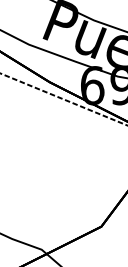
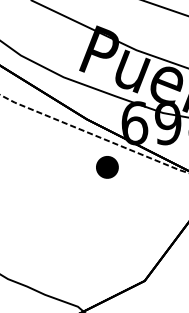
part: (68, 125) -> (107, 167), added

